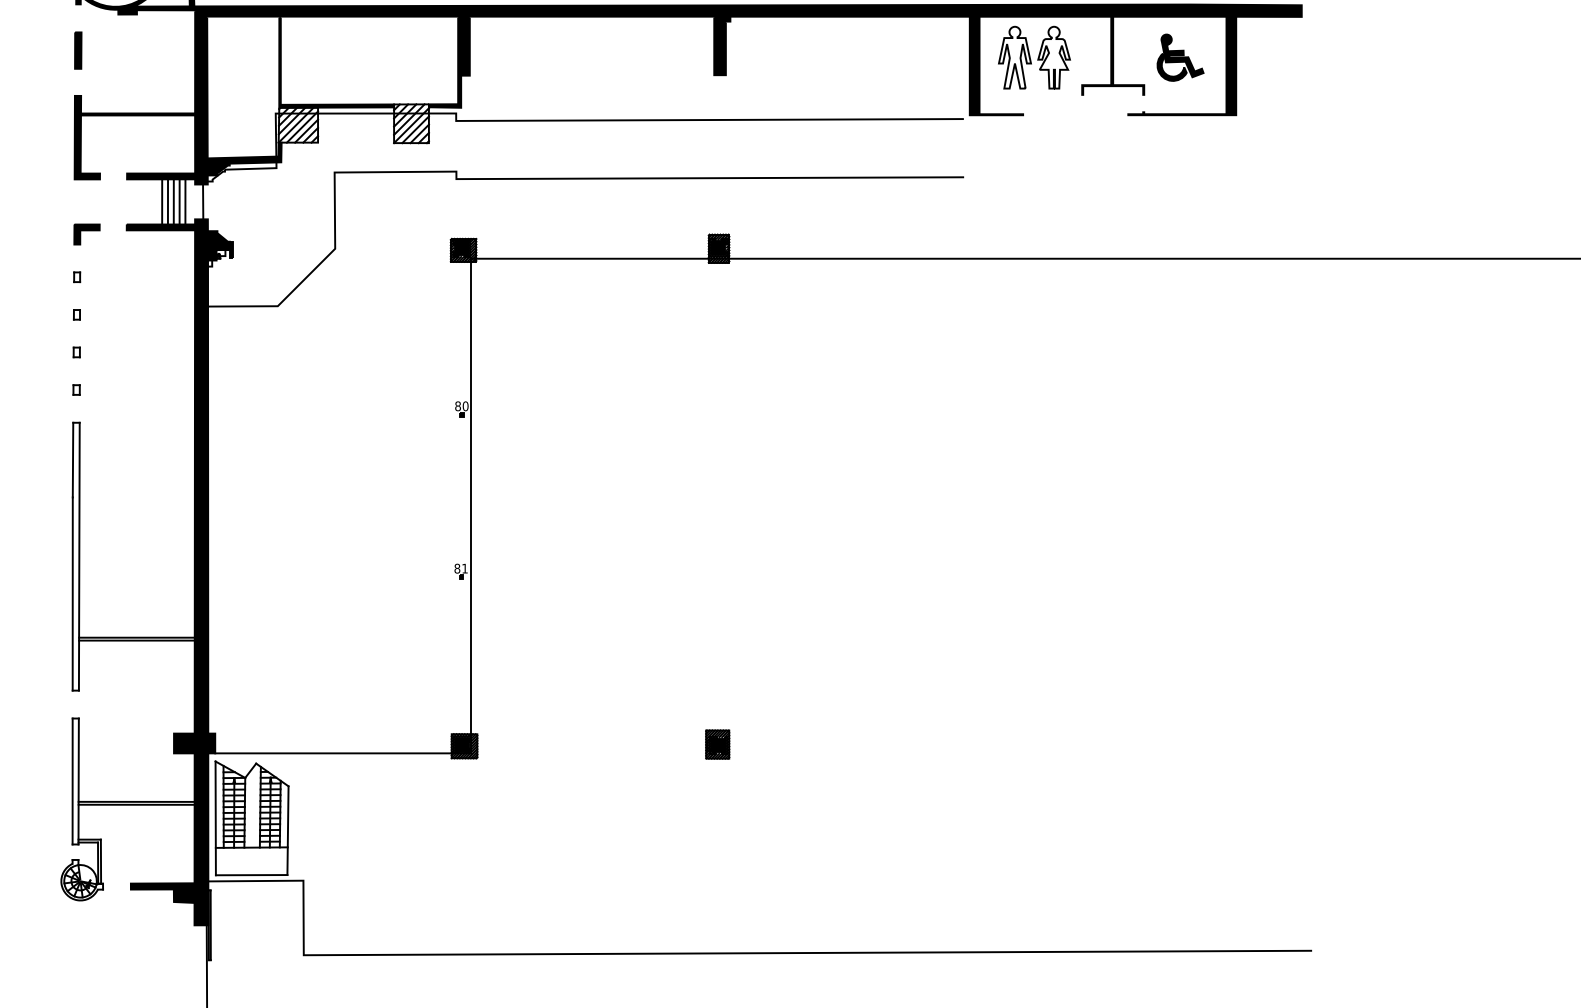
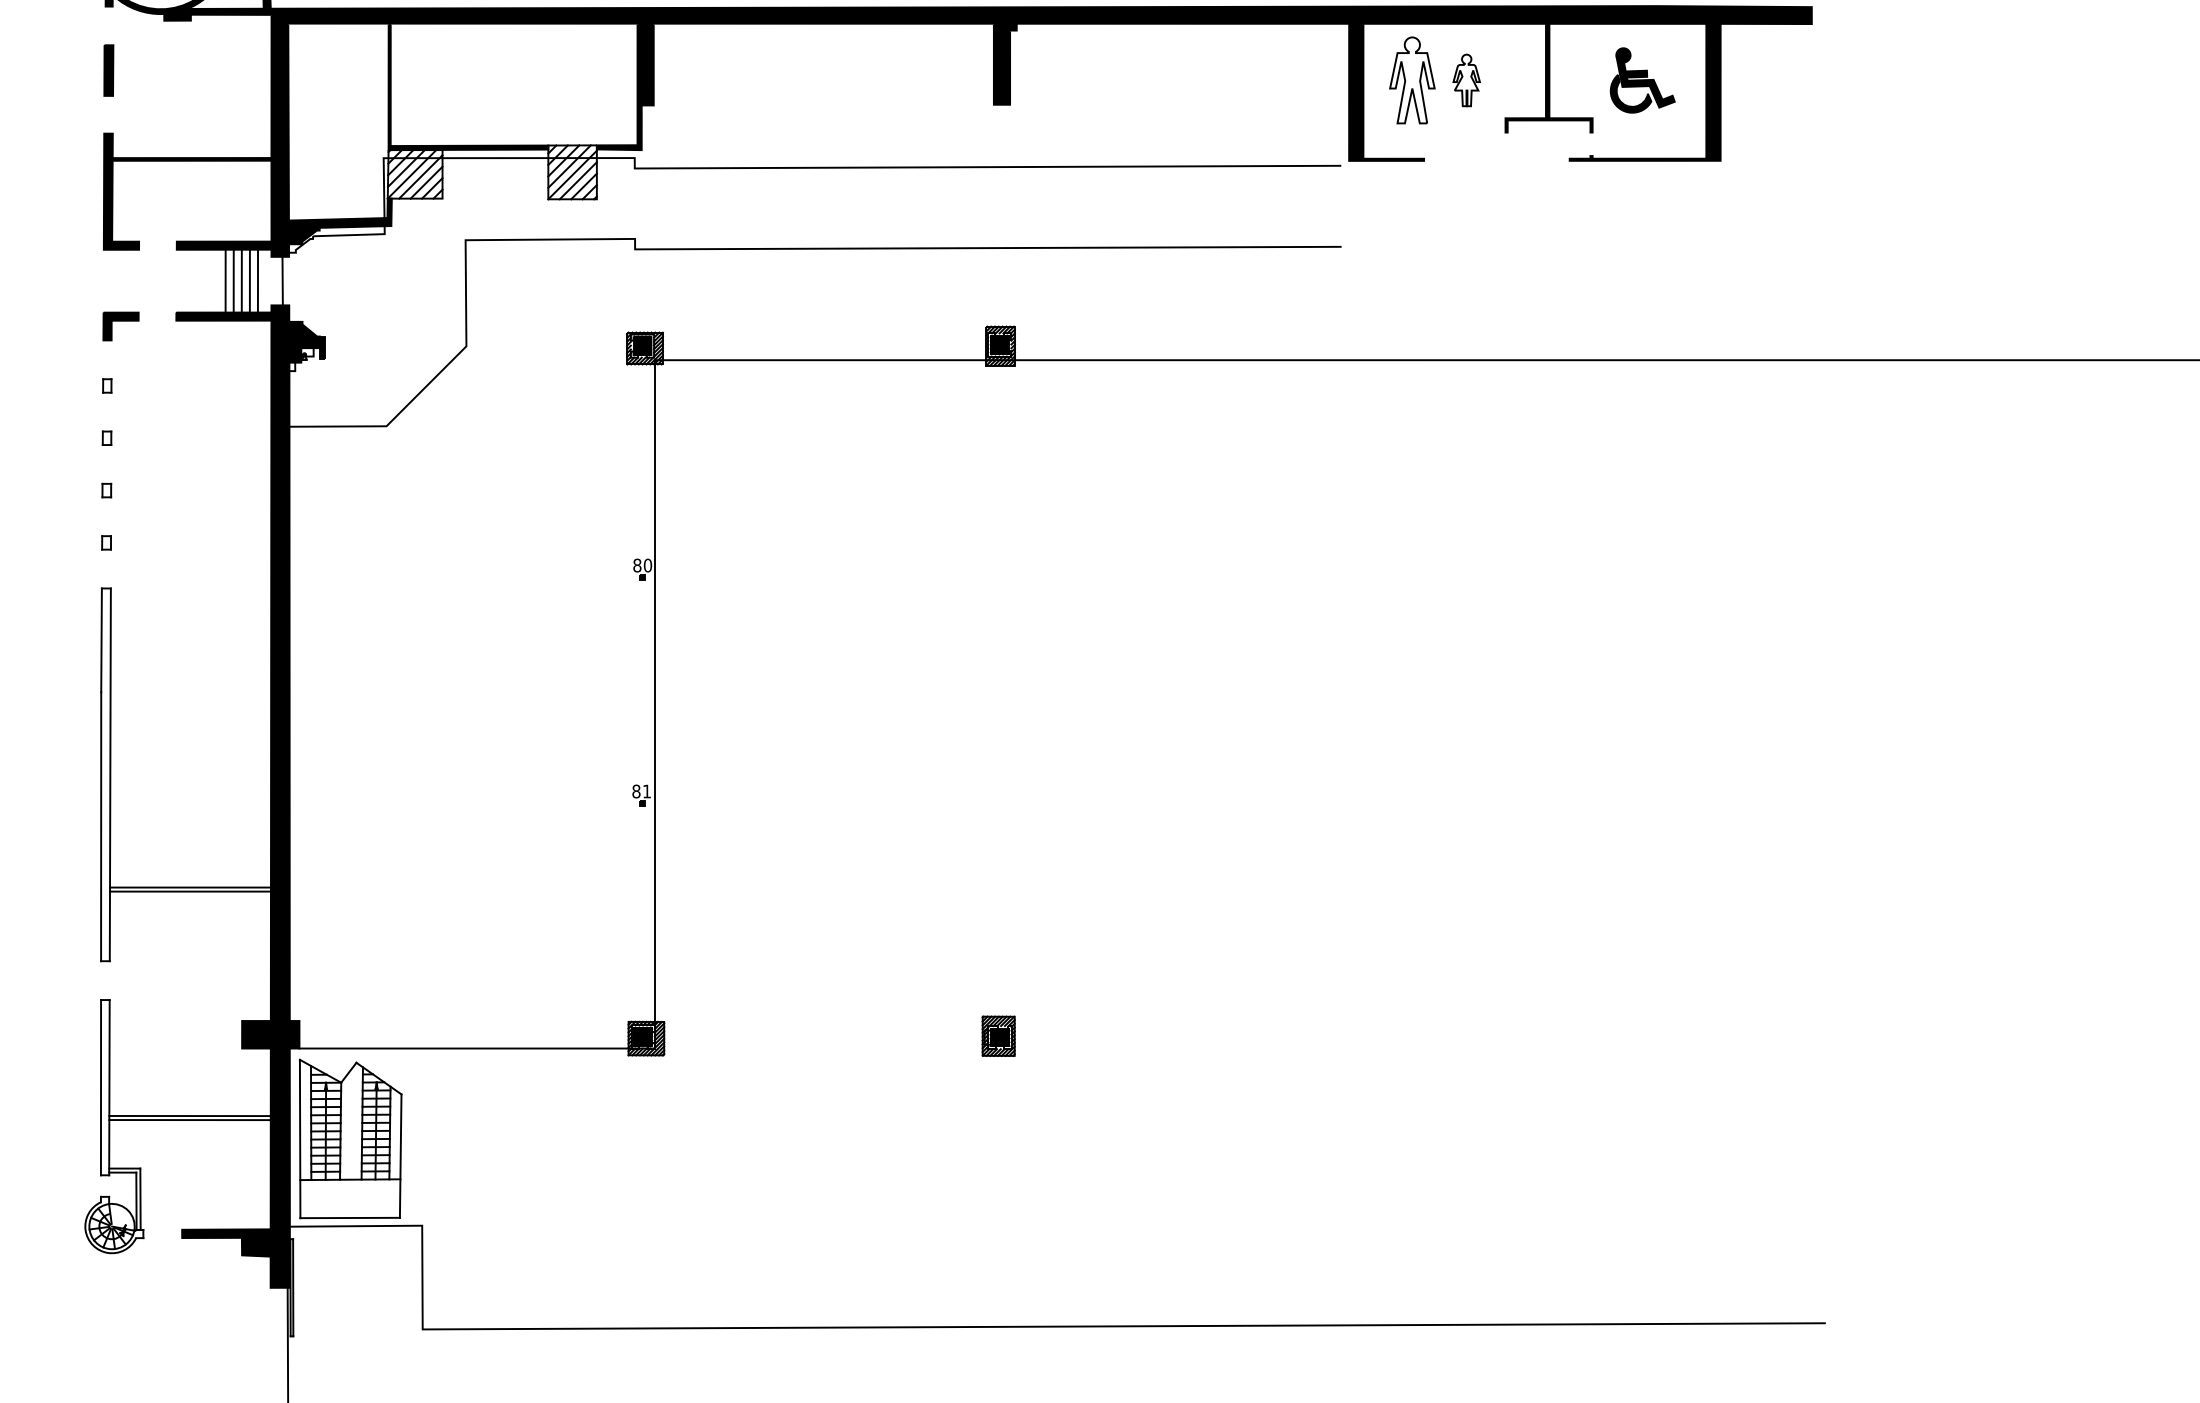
part: (1053, 57) -> (1466, 80), size x0.6

